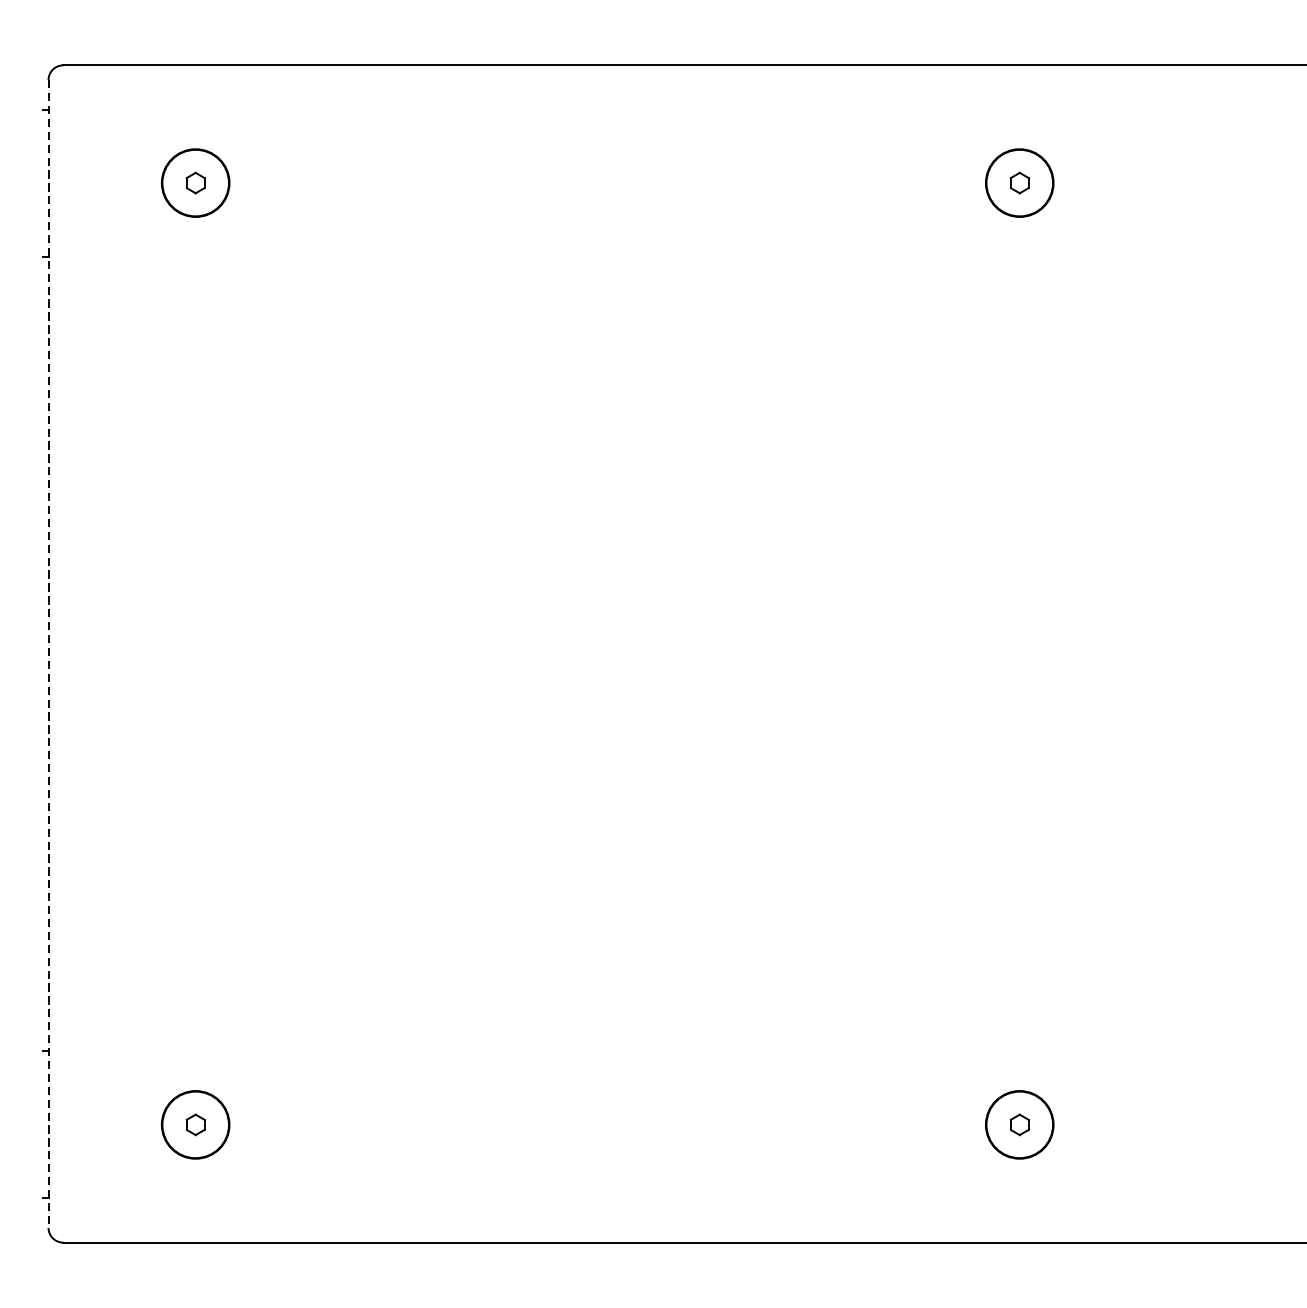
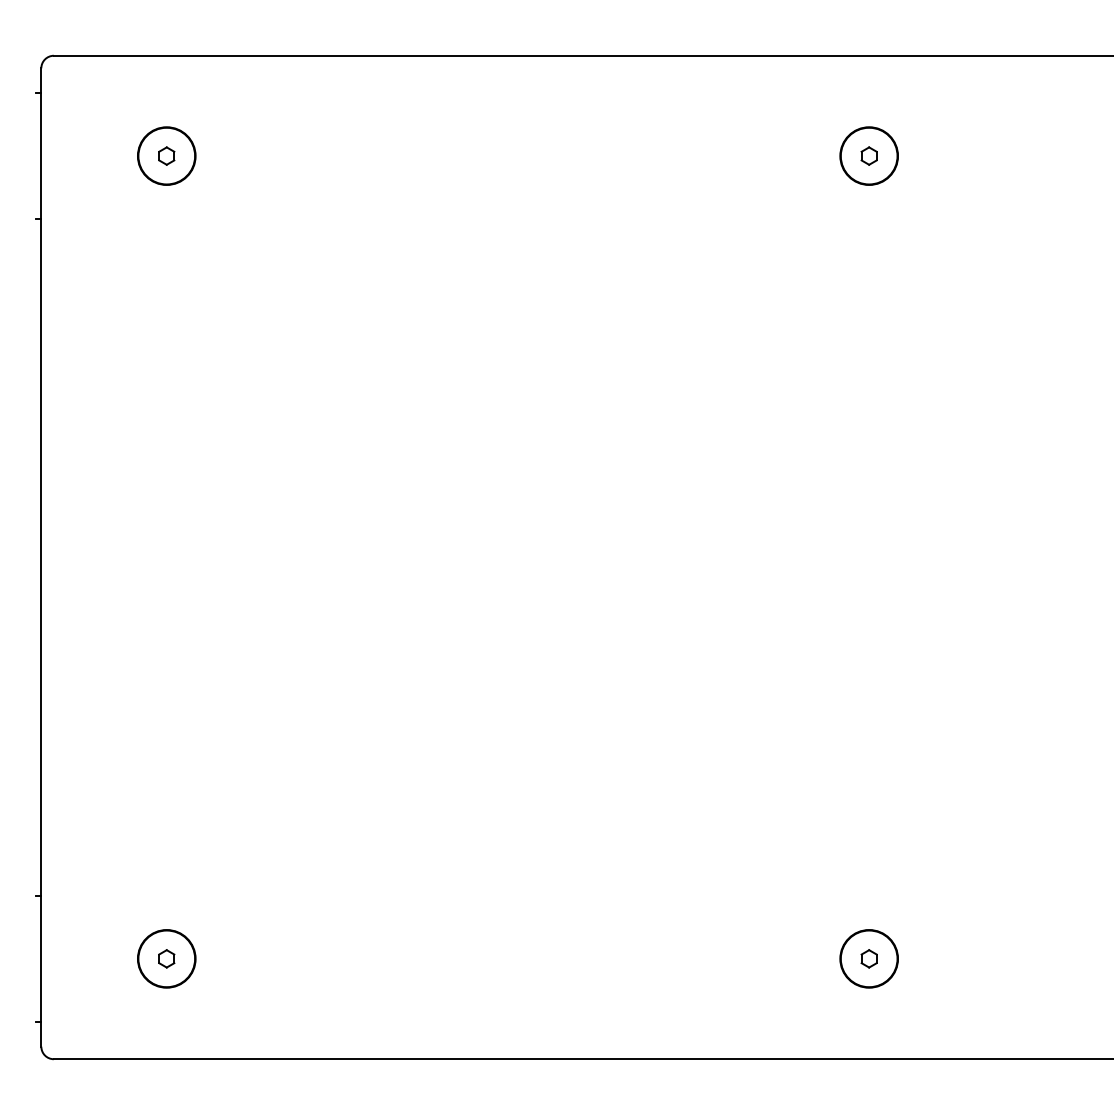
line: (48, 655) -> (41, 558), dashed -> solid

